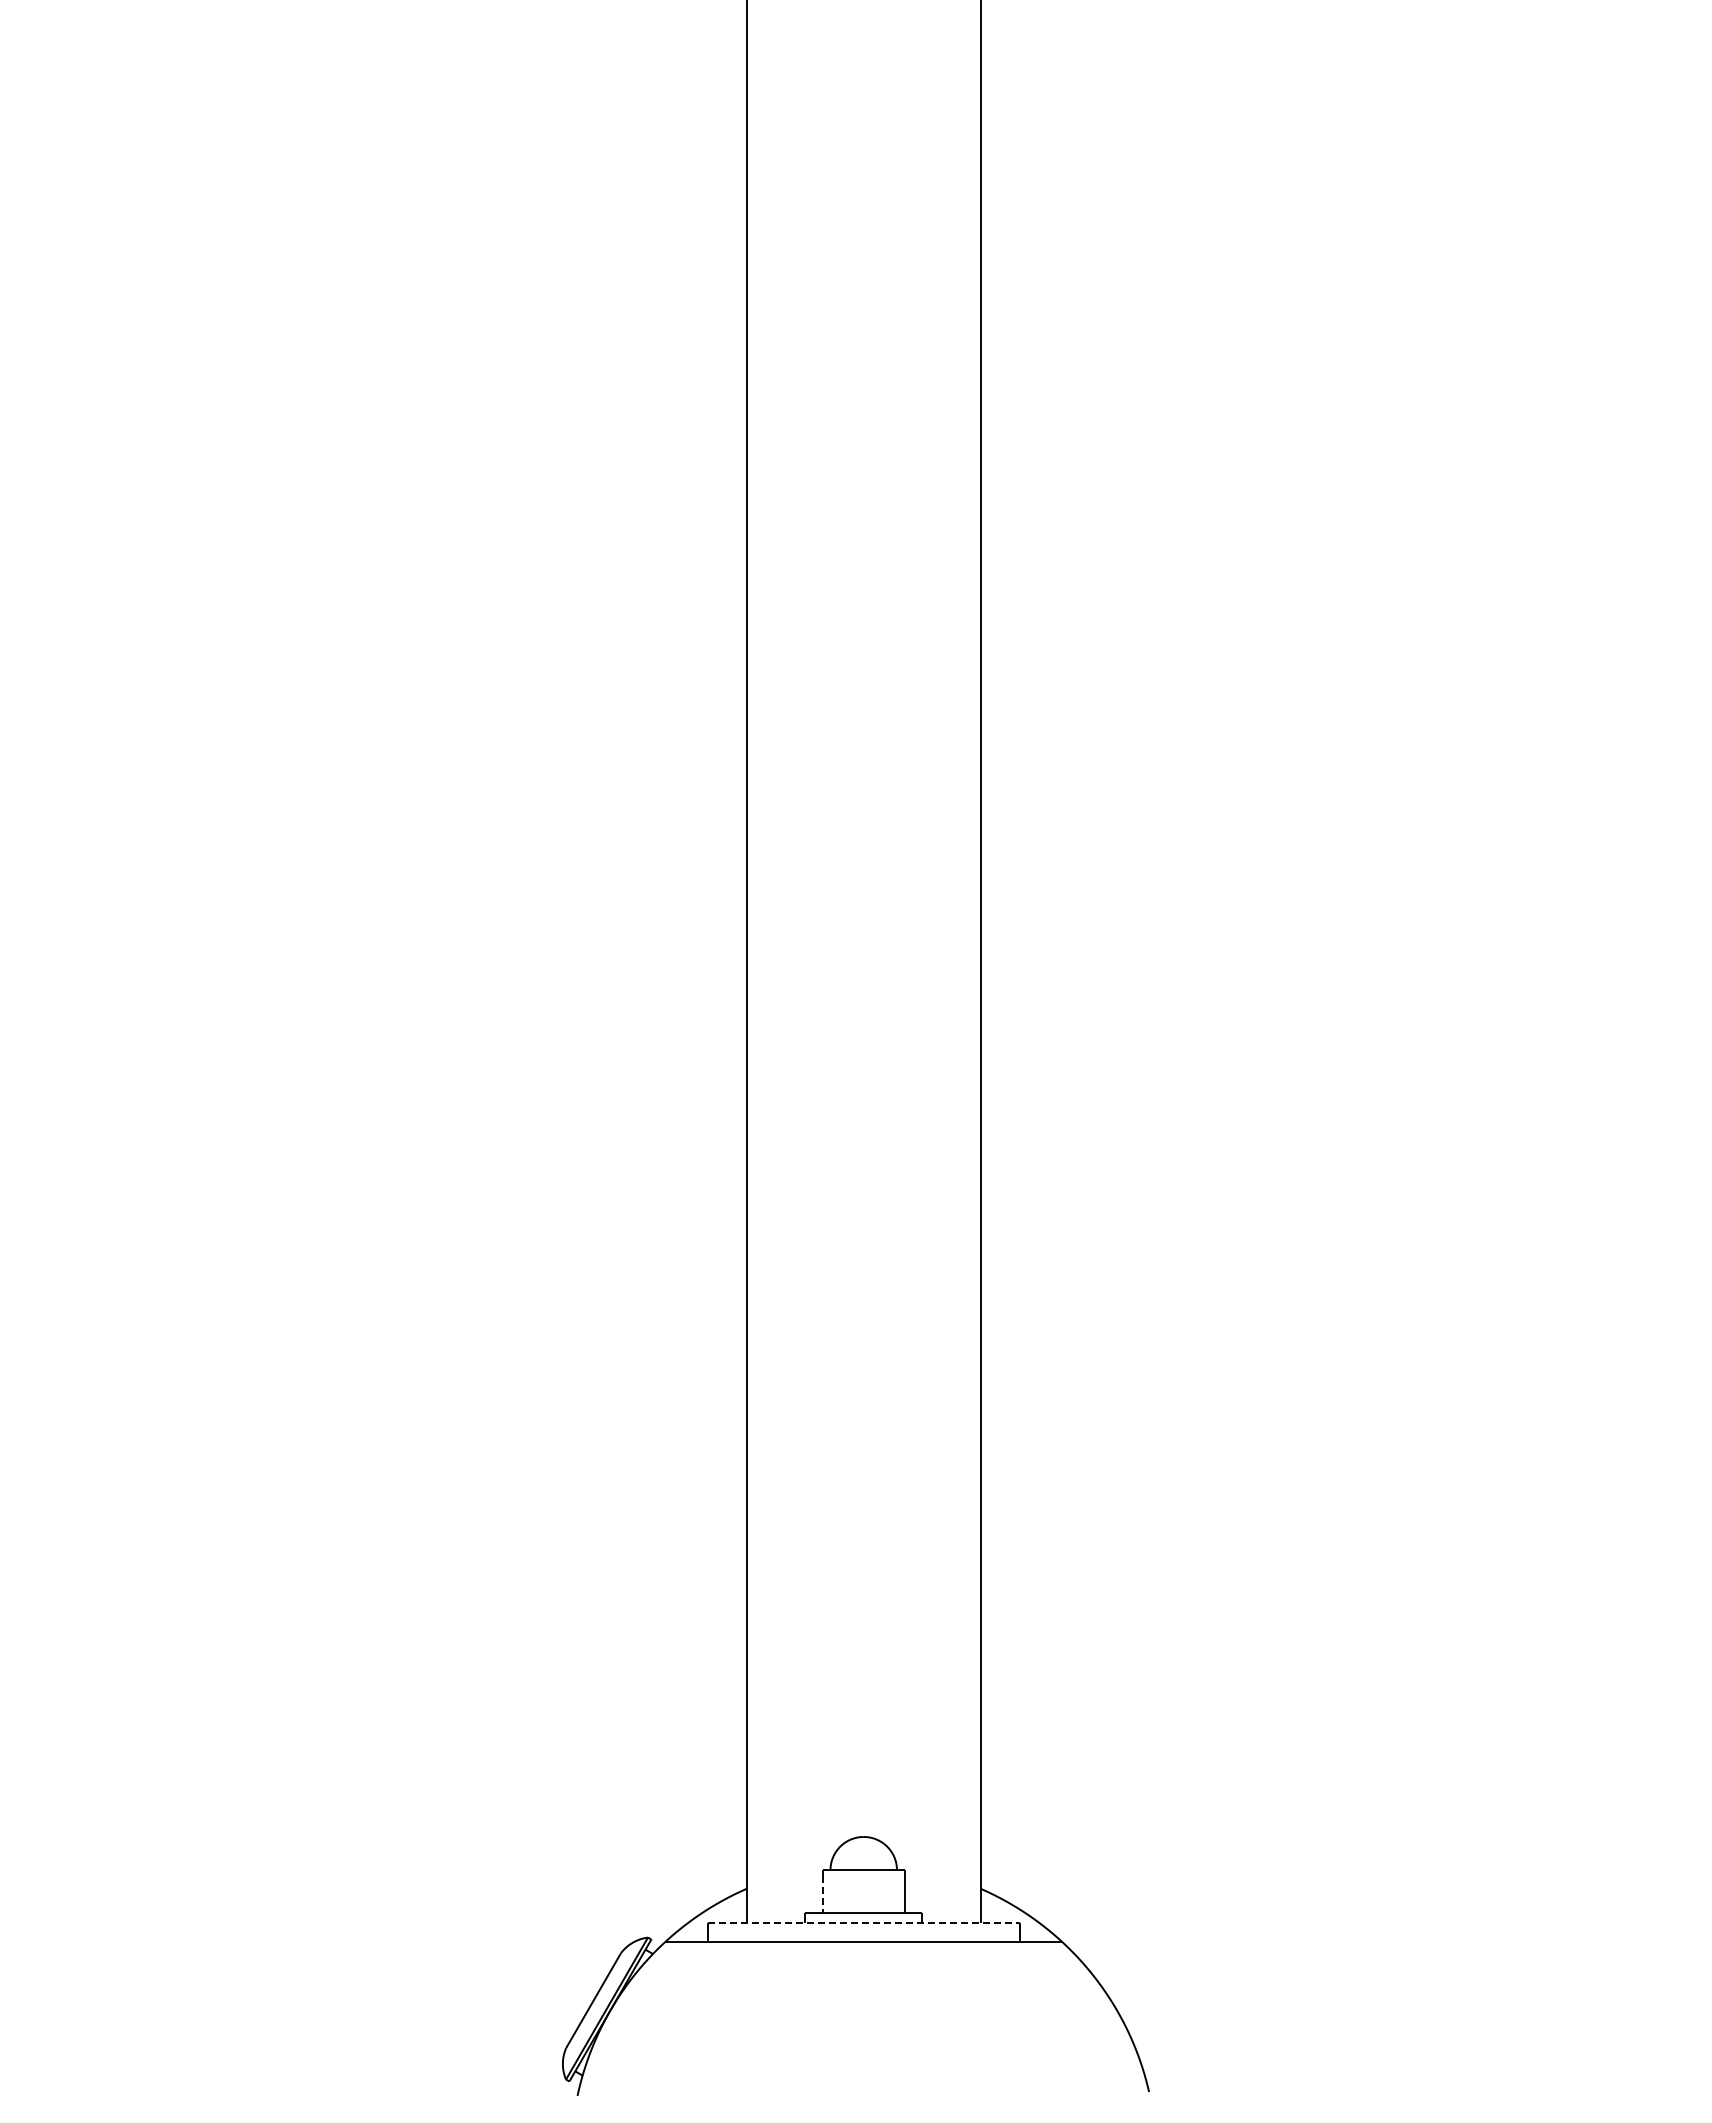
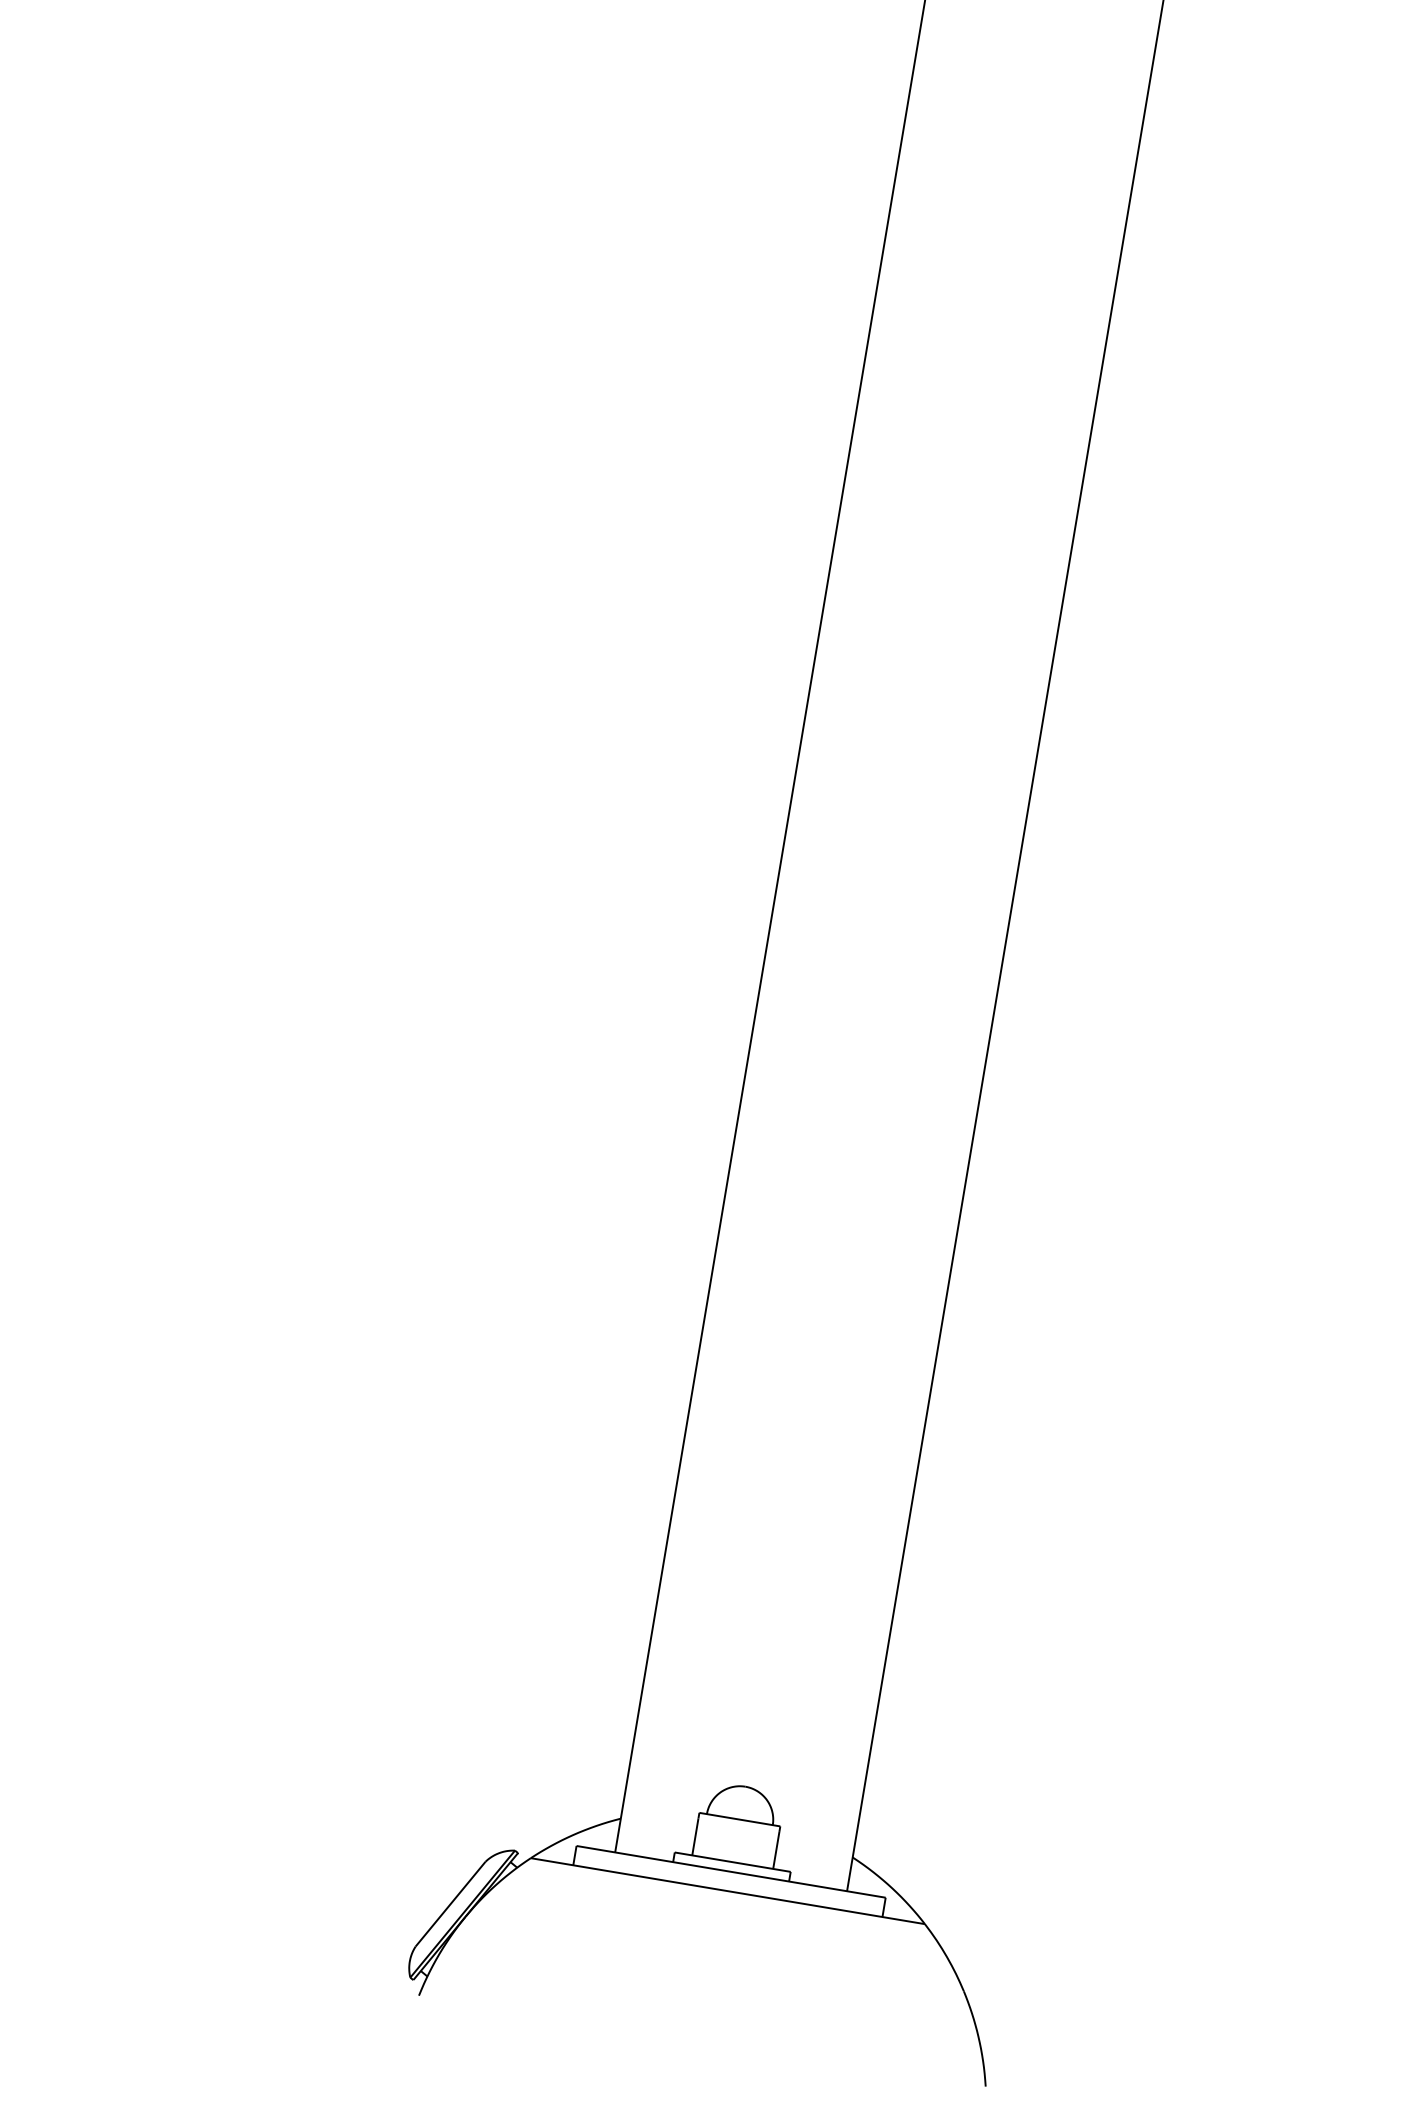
line: (822, 1894) -> (694, 1836), dashed -> solid
line: (864, 1922) -> (731, 1871), dashed -> solid

